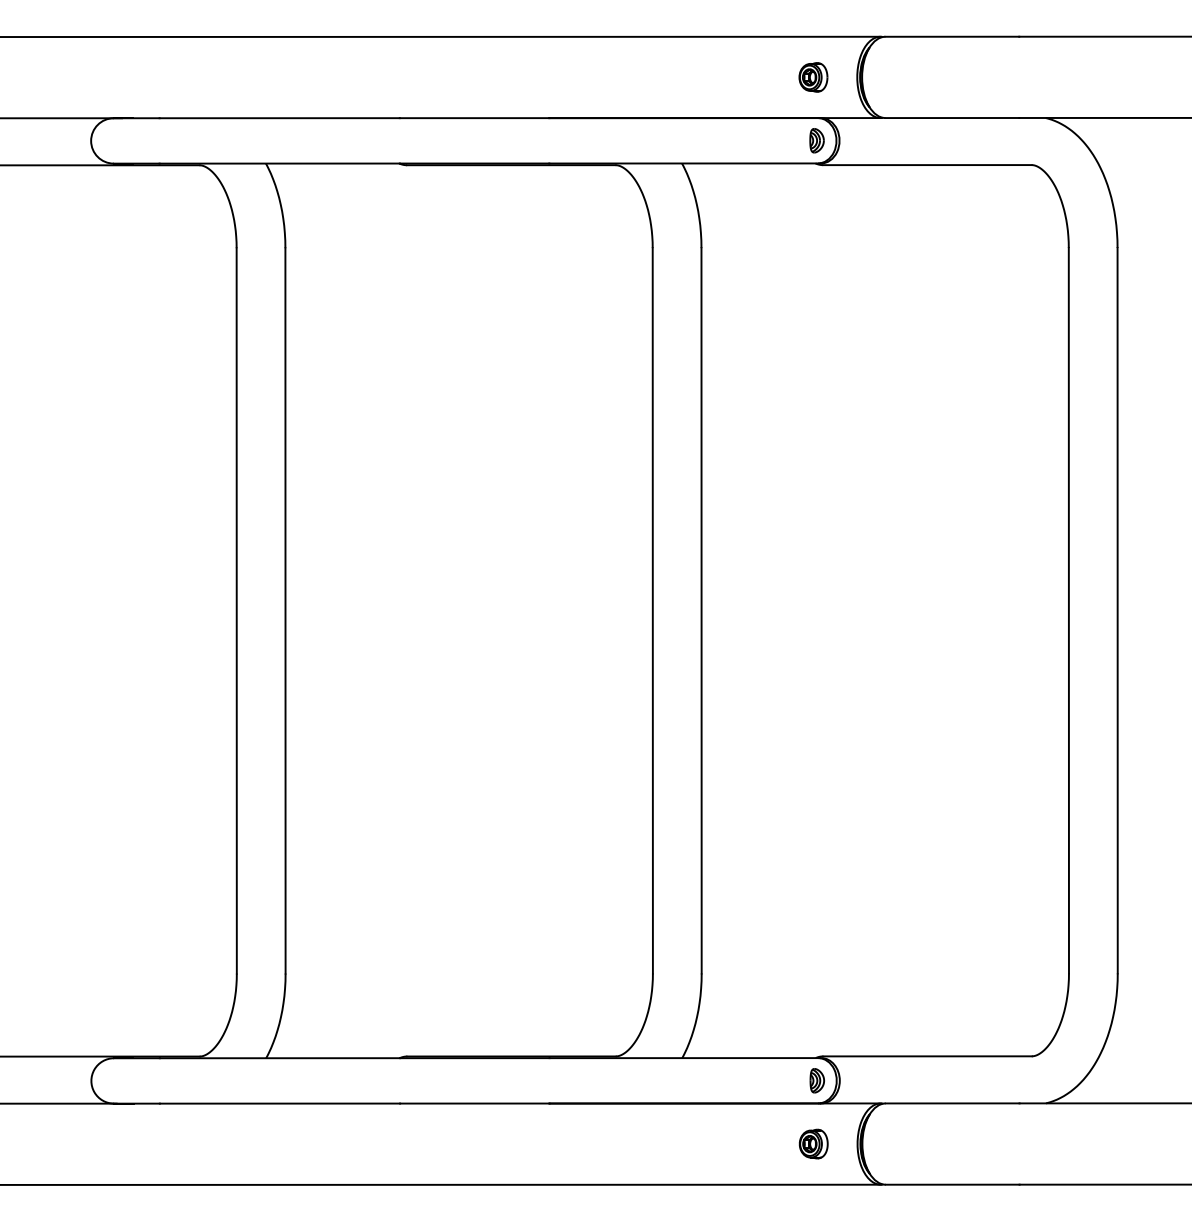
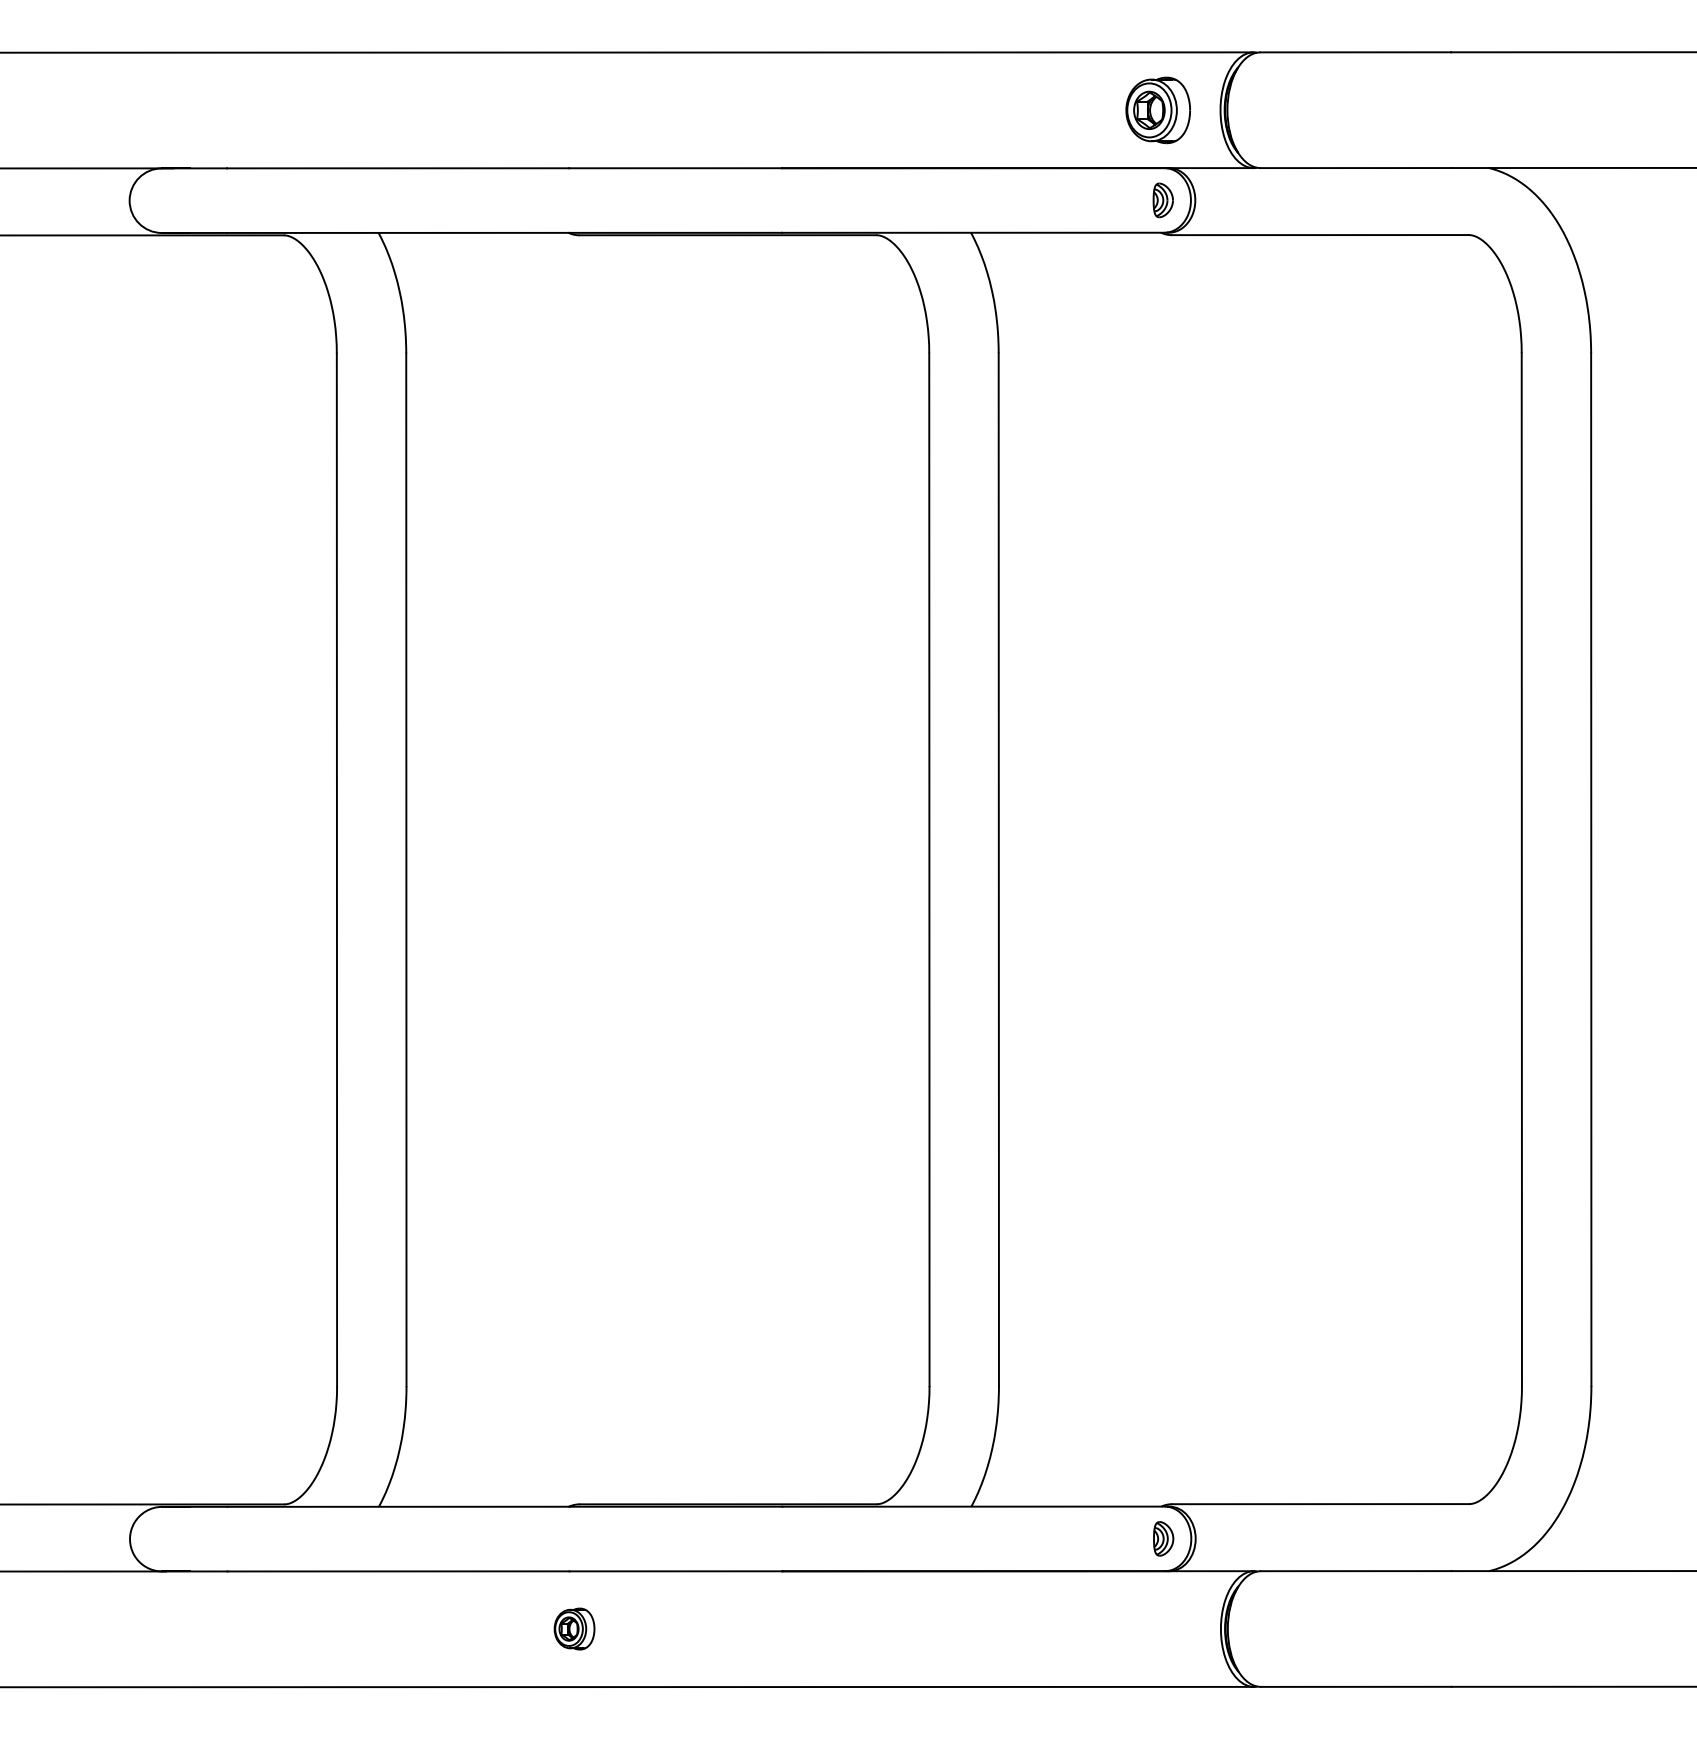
part: (813, 76) -> (1157, 109), size x1.6
part: (813, 1143) -> (574, 1628), moved

